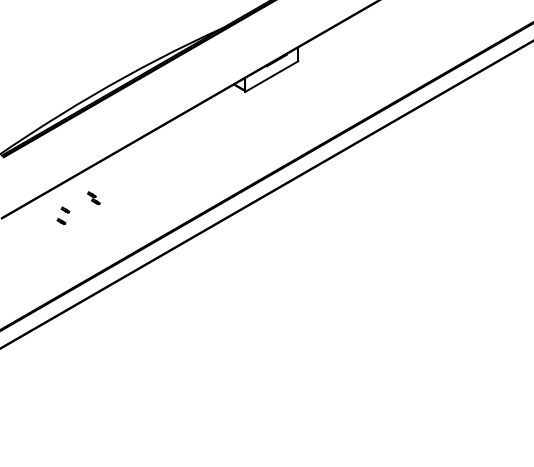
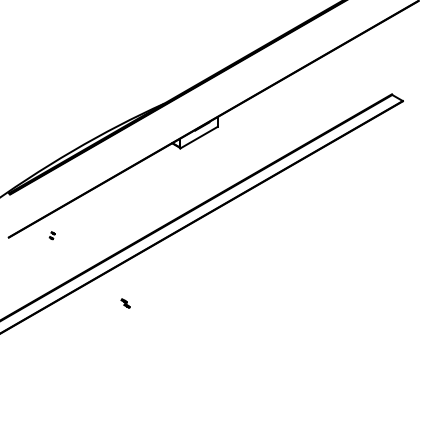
part: (93, 198) -> (125, 303), moved
part: (63, 215) -> (52, 235), size x0.6

